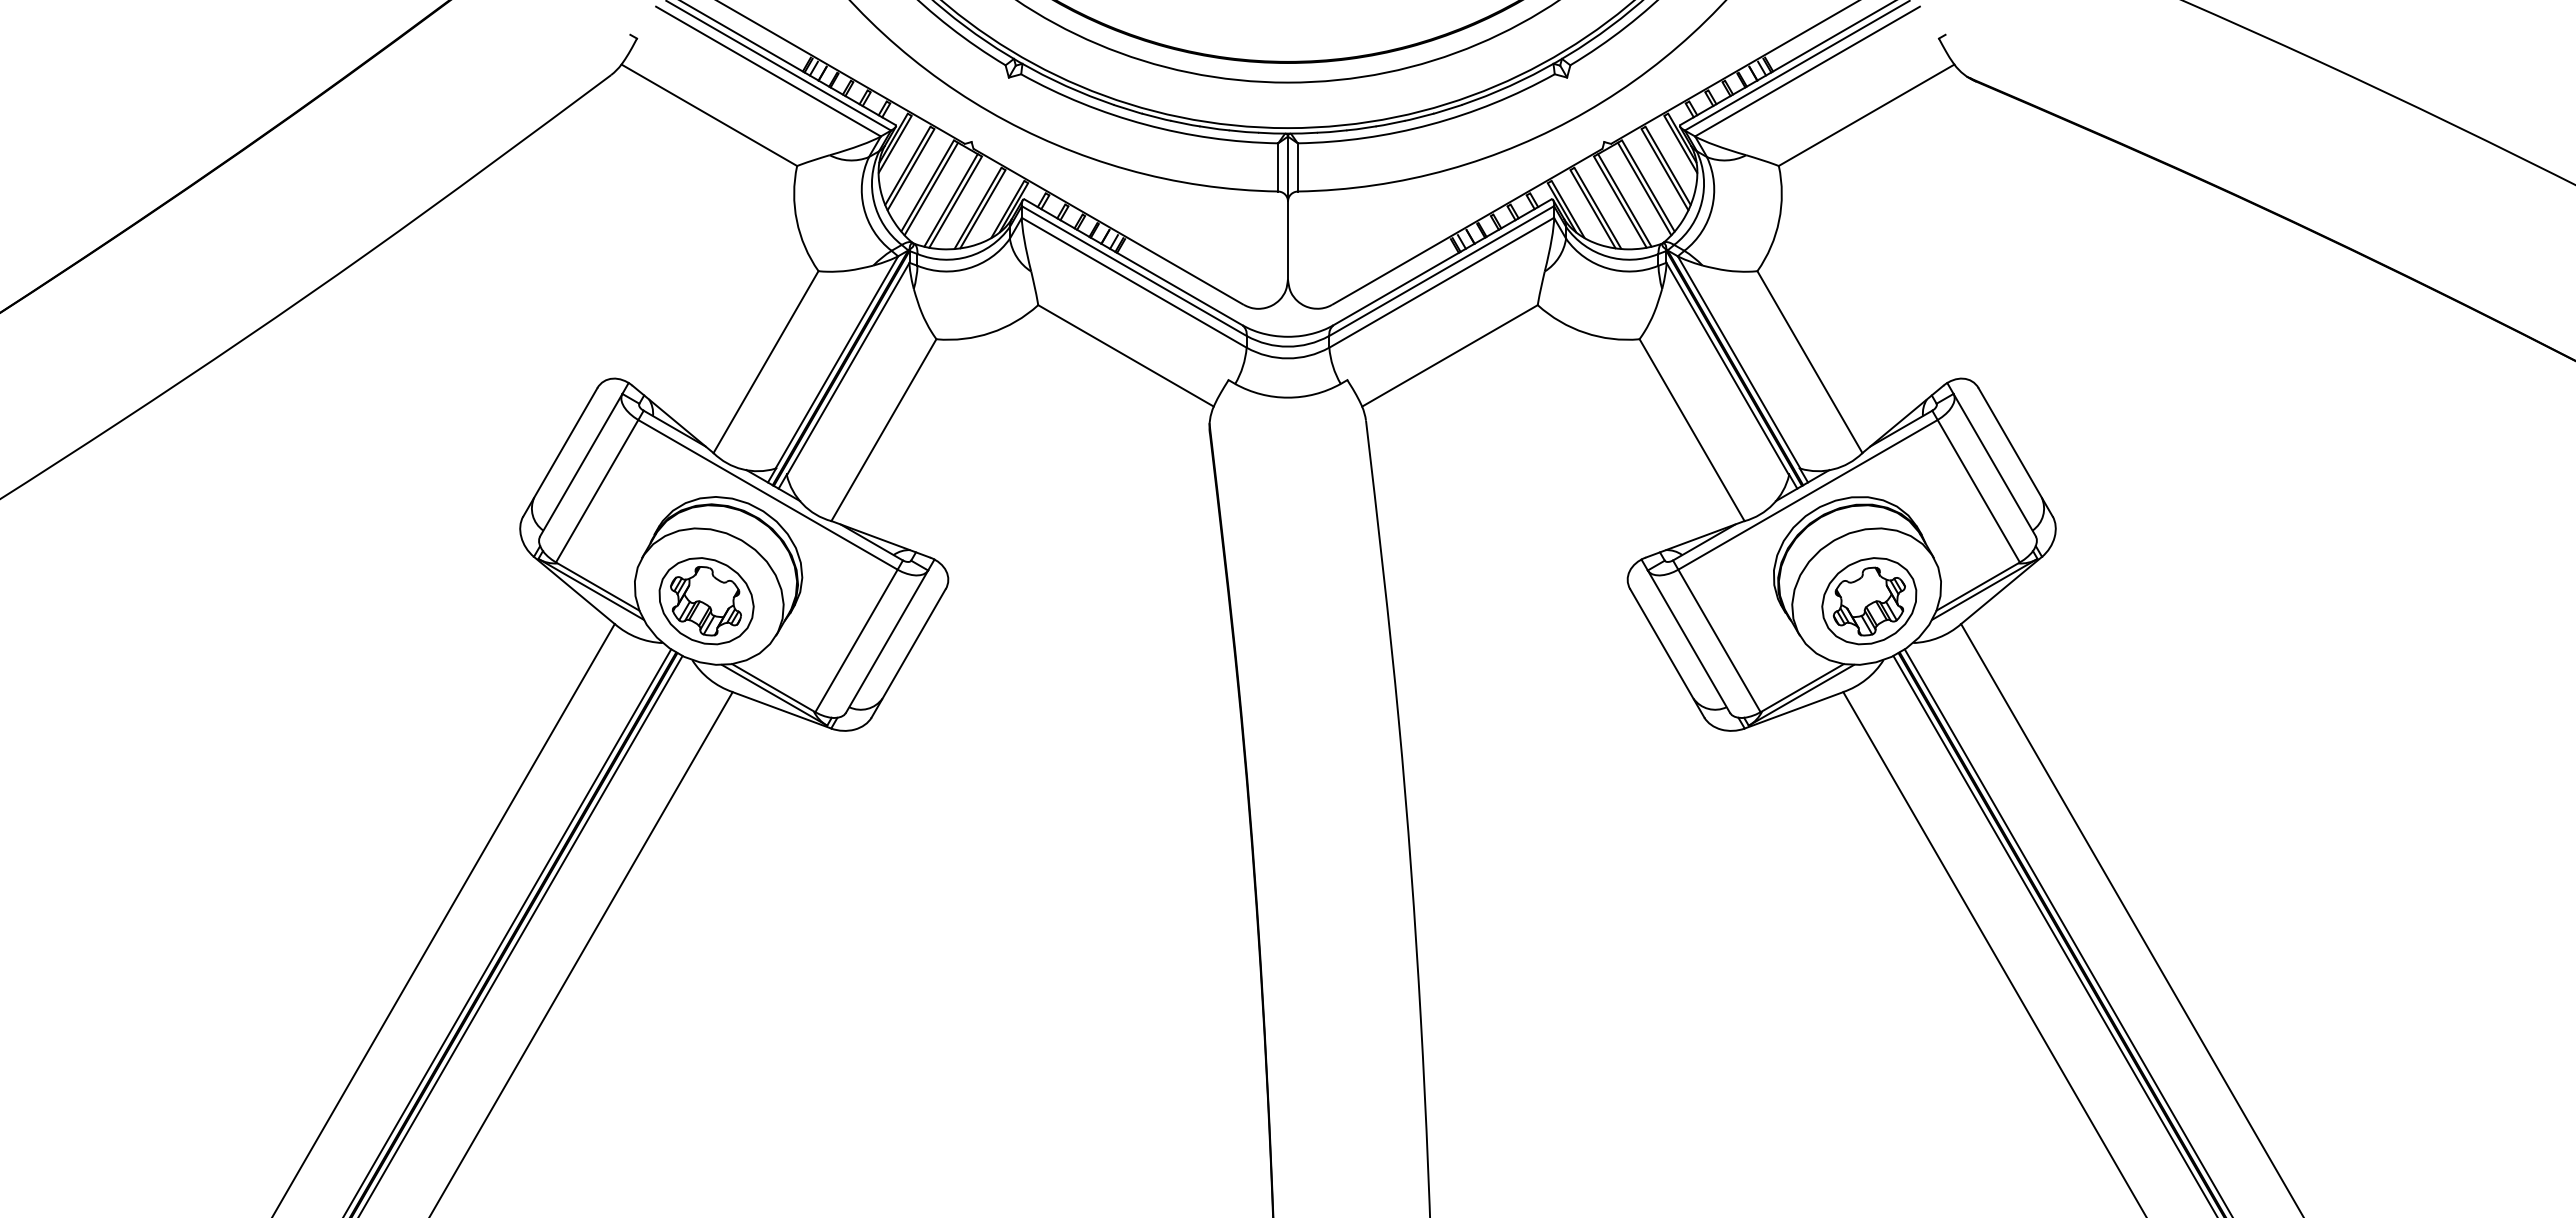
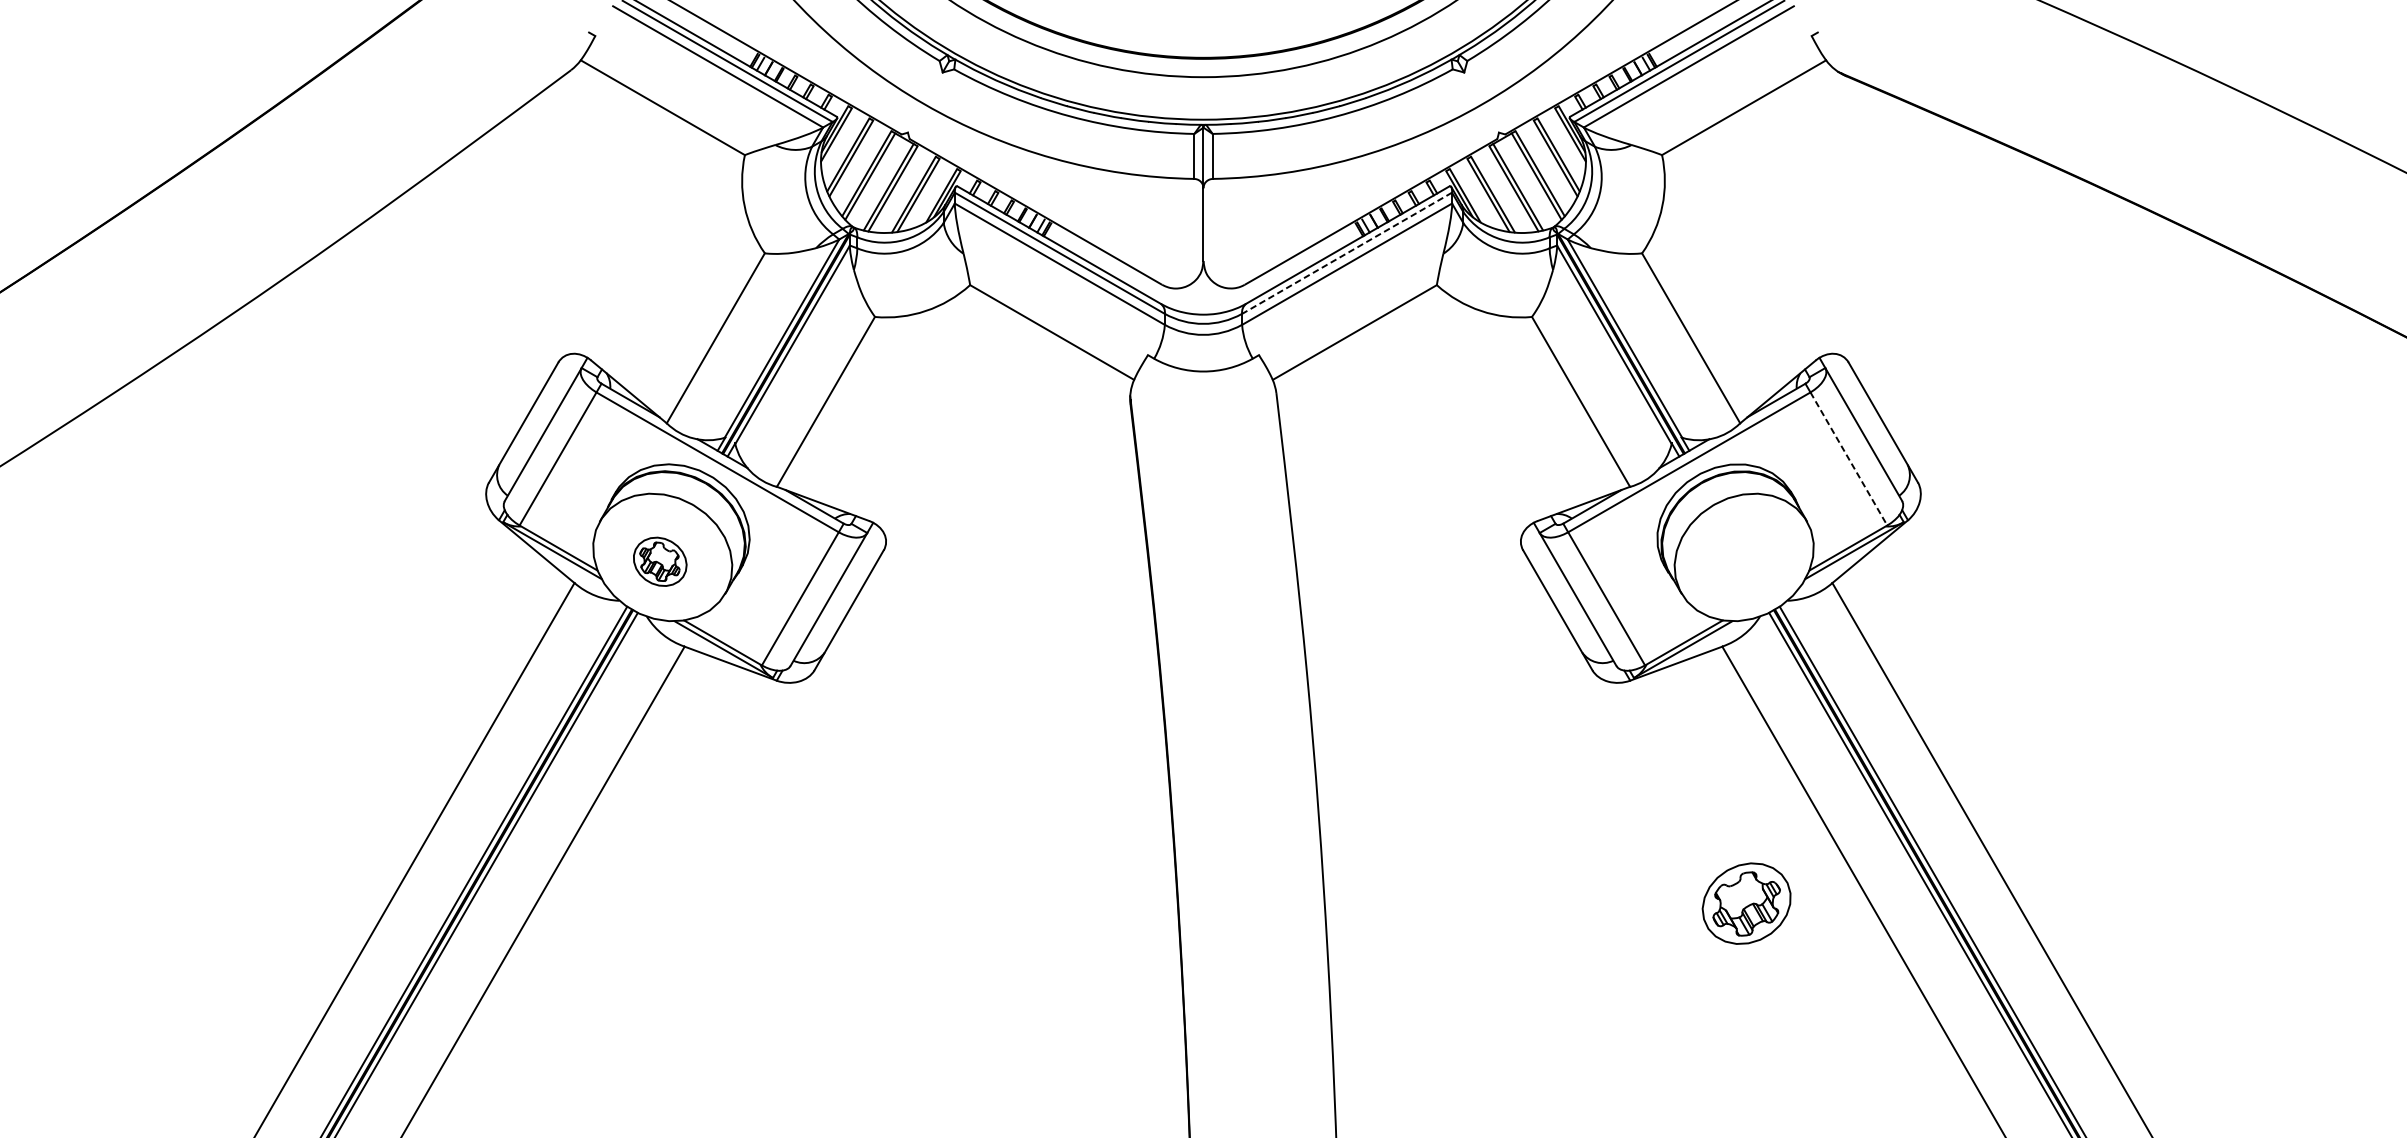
line: (1441, 271) -> (1346, 253), solid -> dashed
line: (1979, 491) -> (1849, 459), solid -> dashed
part: (706, 601) -> (660, 561), size x0.6
part: (1869, 601) -> (1746, 903), moved

